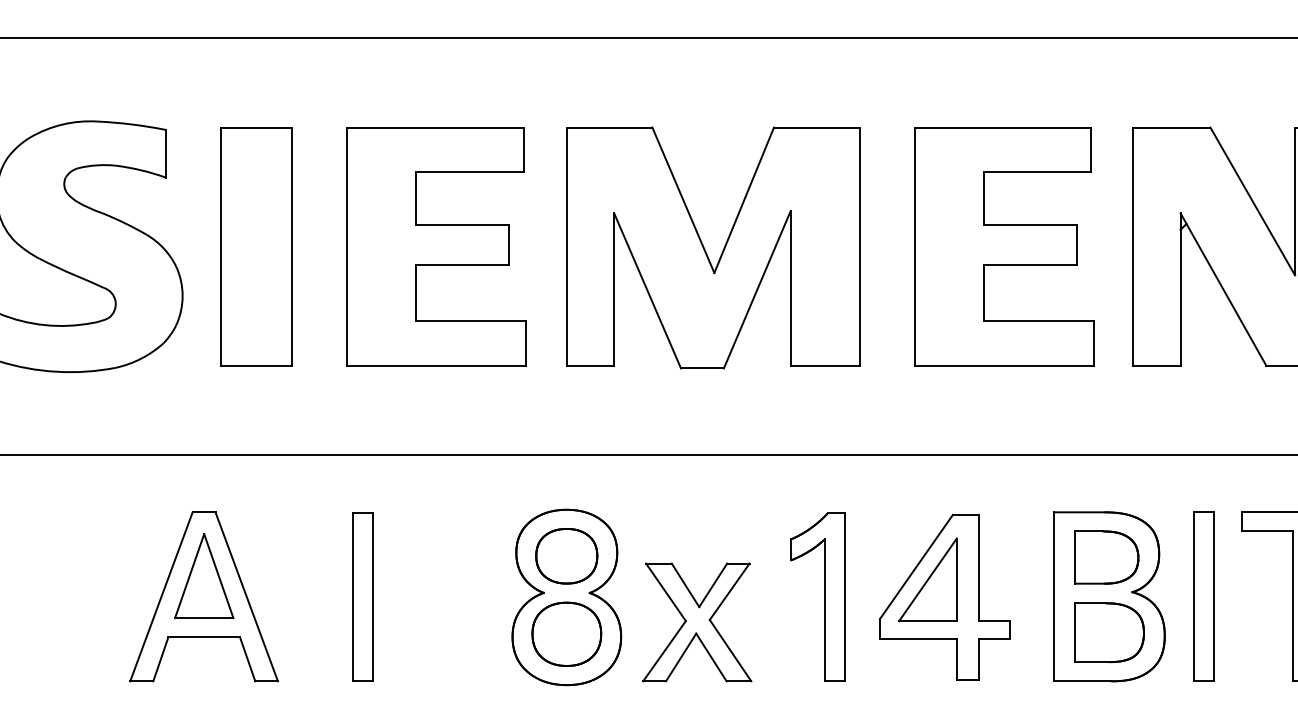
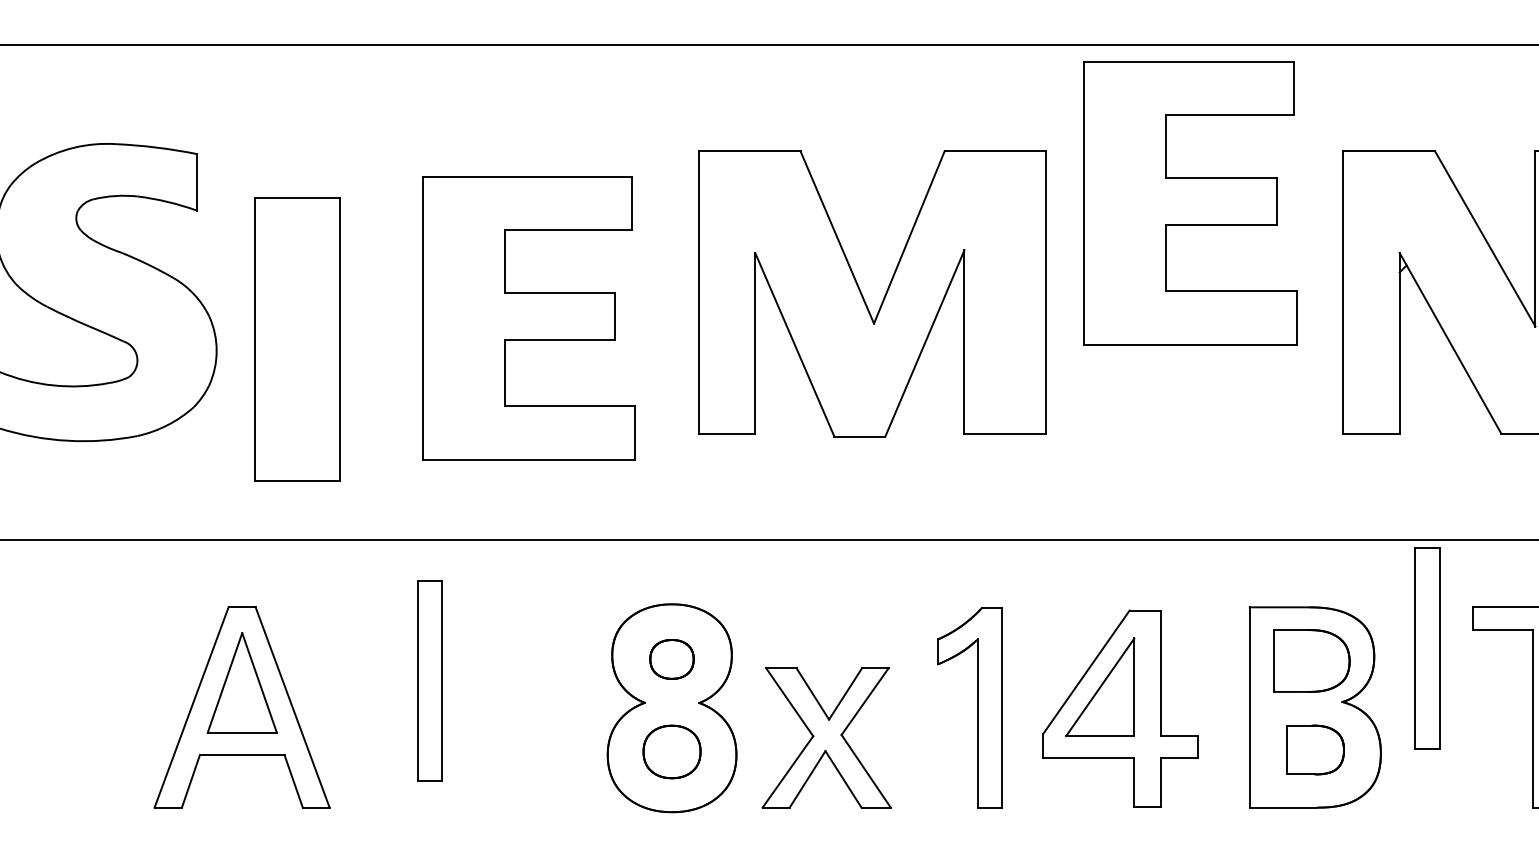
part: (256, 246) -> (297, 339), moved
part: (436, 246) -> (528, 318), moved
part: (1004, 246) -> (1190, 203), moved
part: (706, 251) -> (864, 298), moved
part: (566, 556) -> (671, 659), size x0.6
part: (362, 596) -> (429, 680), moved
part: (1204, 596) -> (1427, 648), moved
part: (1109, 632) -> (1315, 749), size x0.7
part: (566, 633) -> (671, 751), size x0.7

